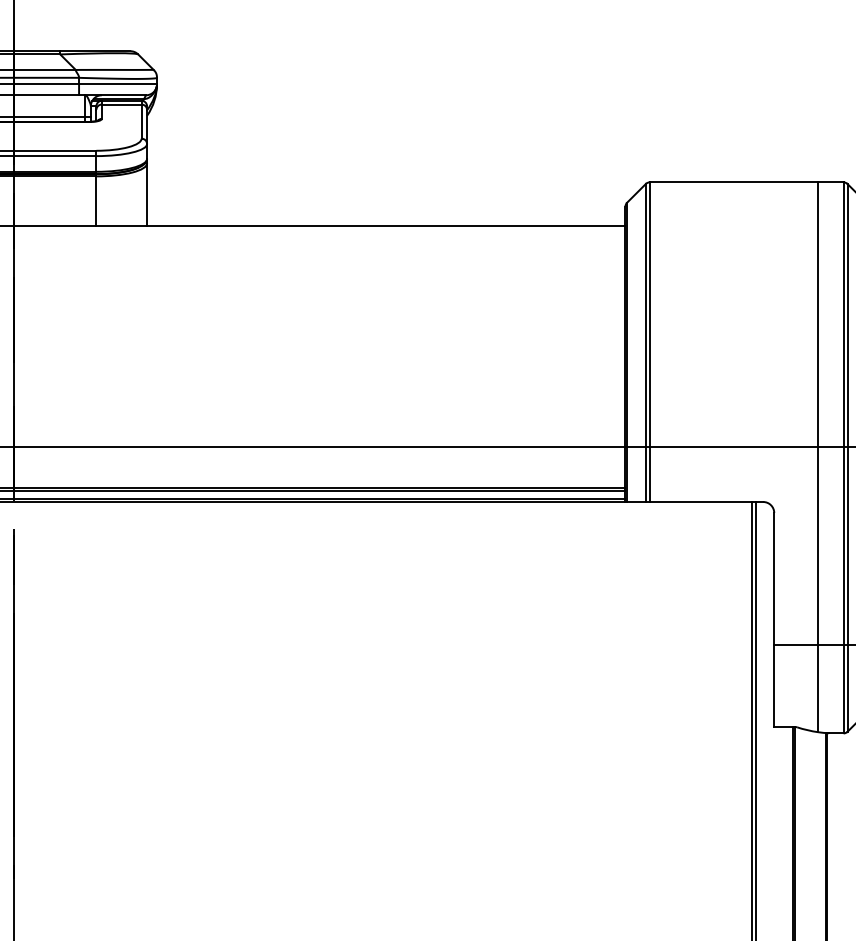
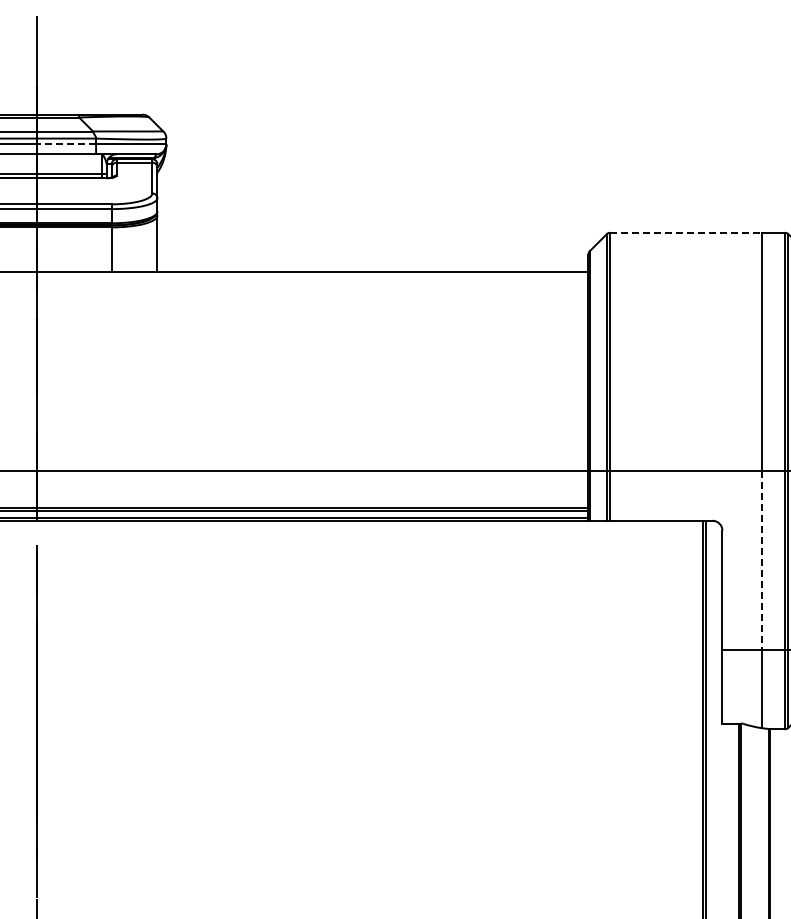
line: (46, 84) -> (66, 144), solid -> dashed
line: (734, 182) -> (686, 232), solid -> dashed
line: (818, 546) -> (762, 560), solid -> dashed

